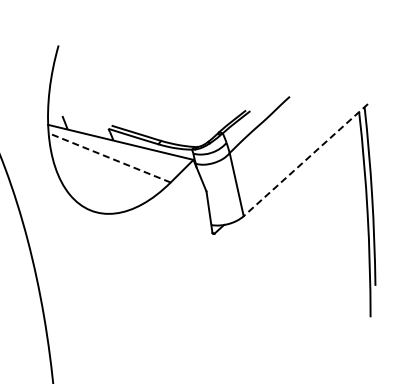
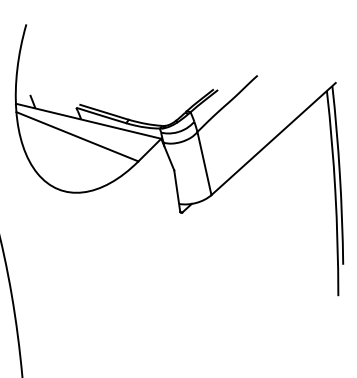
line: (109, 157) -> (77, 136), dashed -> solid
line: (305, 160) -> (273, 139), dashed -> solid

